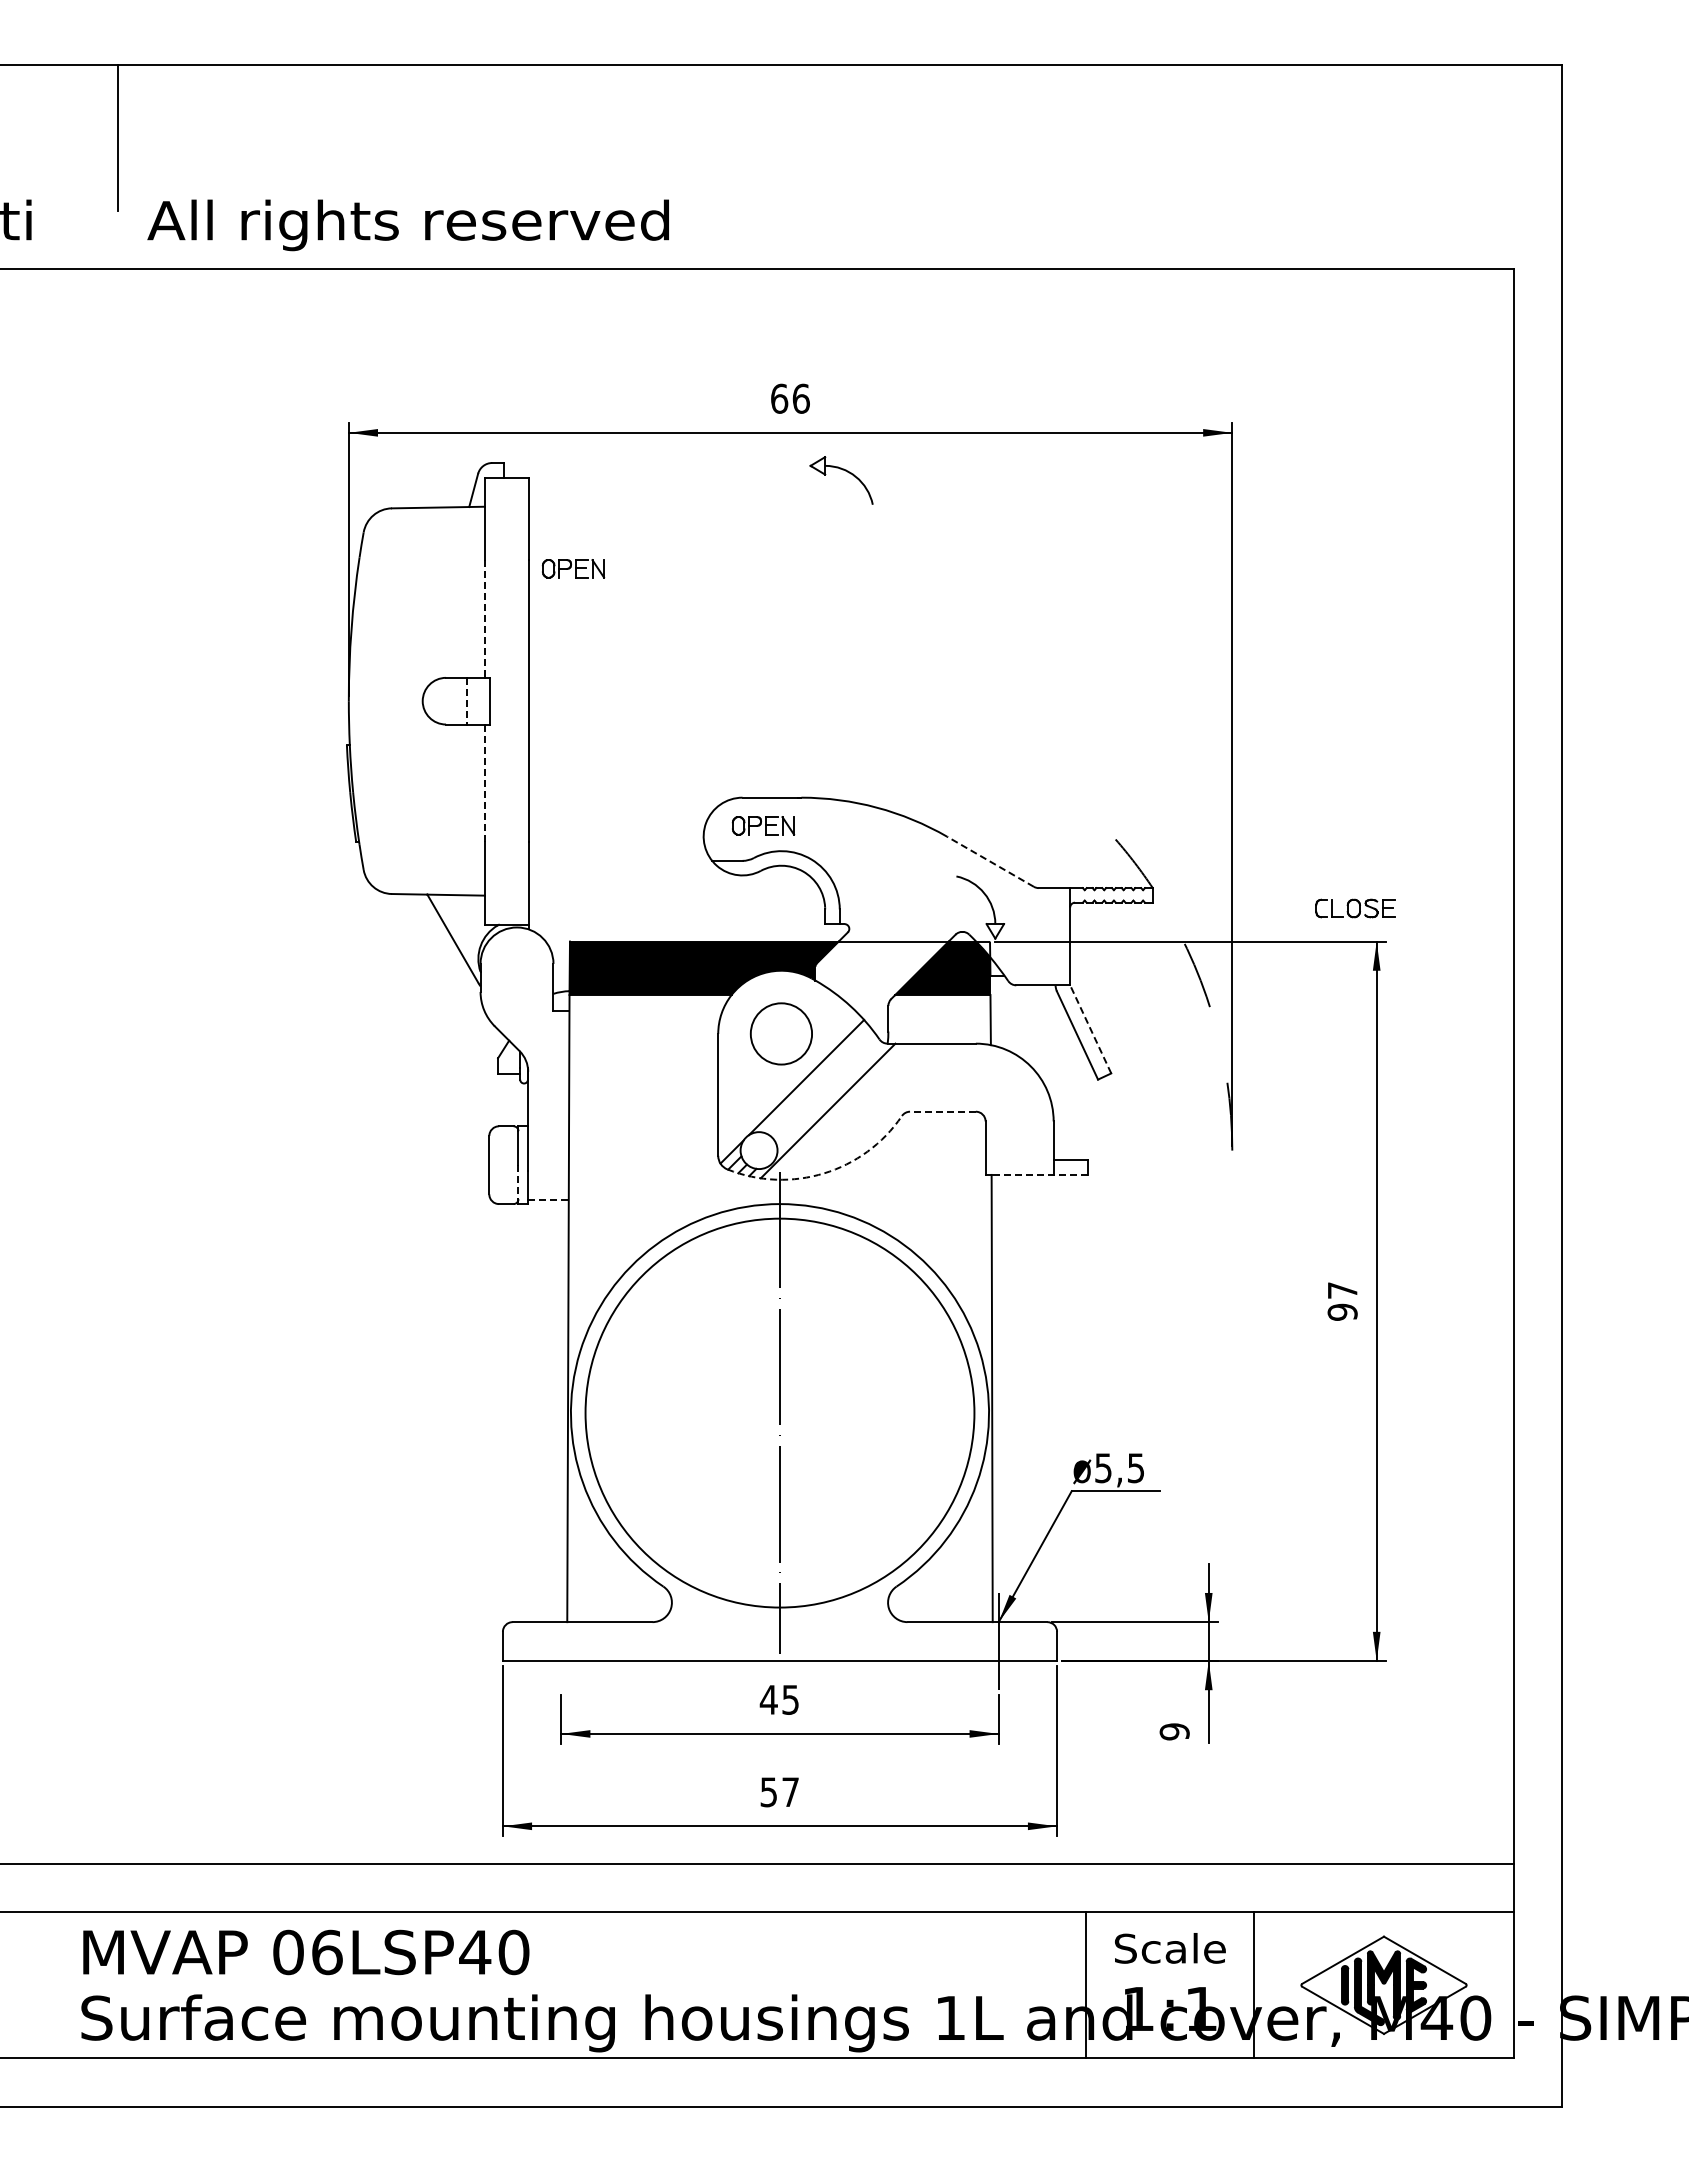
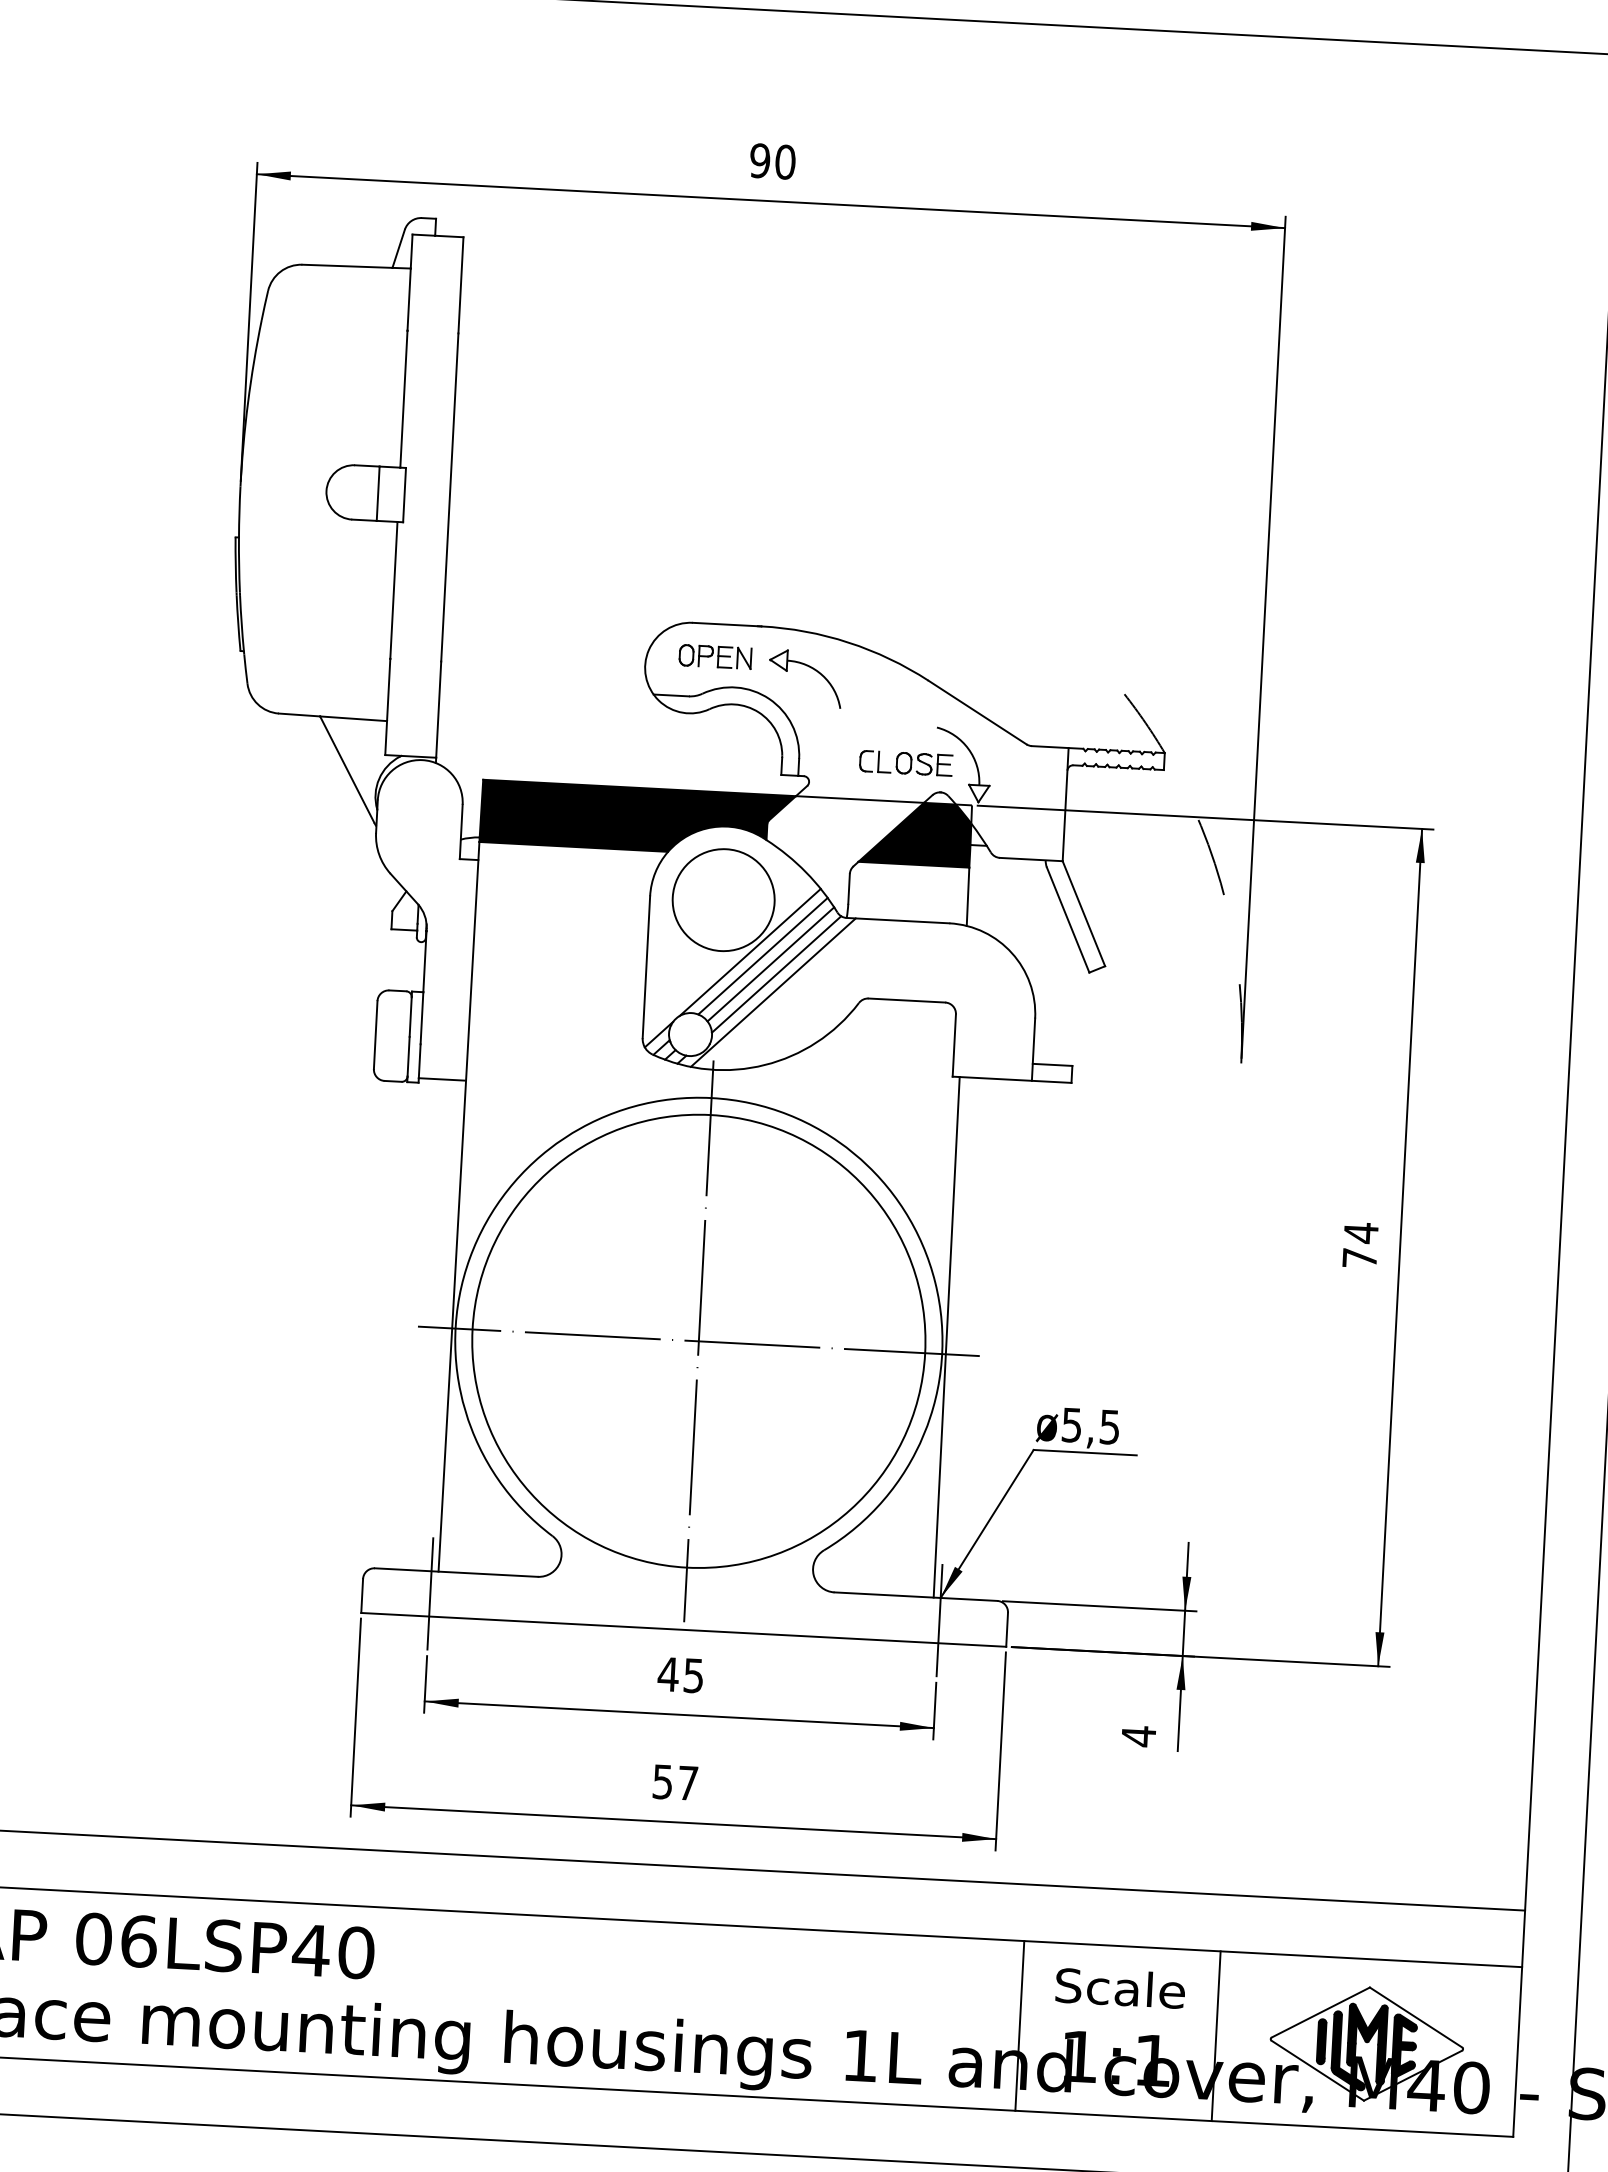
text: (789, 398) -> (771, 161), 66 -> 90
part: (845, 471) -> (810, 668), moved
part: (573, 568) -> (510, 345), removed
line: (484, 619) -> (403, 399), dashed -> solid
line: (467, 701) -> (378, 494), dashed -> solid
line: (484, 783) -> (393, 590), dashed -> solid
line: (990, 861) -> (977, 712), dashed -> solid
part: (1355, 908) -> (905, 763), moved
line: (1090, 1029) -> (1083, 913), dashed -> solid
circle: (781, 1033) -> (723, 899), size x1.43
line: (817, 1080) -> (762, 956), added
line: (824, 1086) -> (770, 963), added
line: (829, 1095) -> (775, 974), added
line: (942, 1111) -> (906, 1000), dashed -> solid
arc: (824, 1173) -> (765, 1065), dashed -> solid
line: (1039, 1174) -> (1015, 1079), dashed -> solid
line: (518, 1182) -> (408, 1057), dashed -> solid
line: (547, 1200) -> (441, 1079), dashed -> solid
text: (1342, 1300) -> (1360, 1244), 97 -> 74
line: (779, 1413) -> (698, 1341), added
line: (561, 1641) -> (430, 1593), added
text: (1174, 1731) -> (1138, 1735), 9 -> 4

